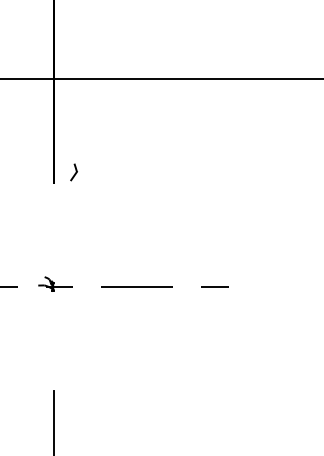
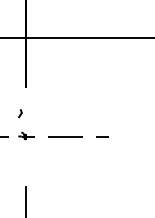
part: (74, 172) -> (20, 113), moved

